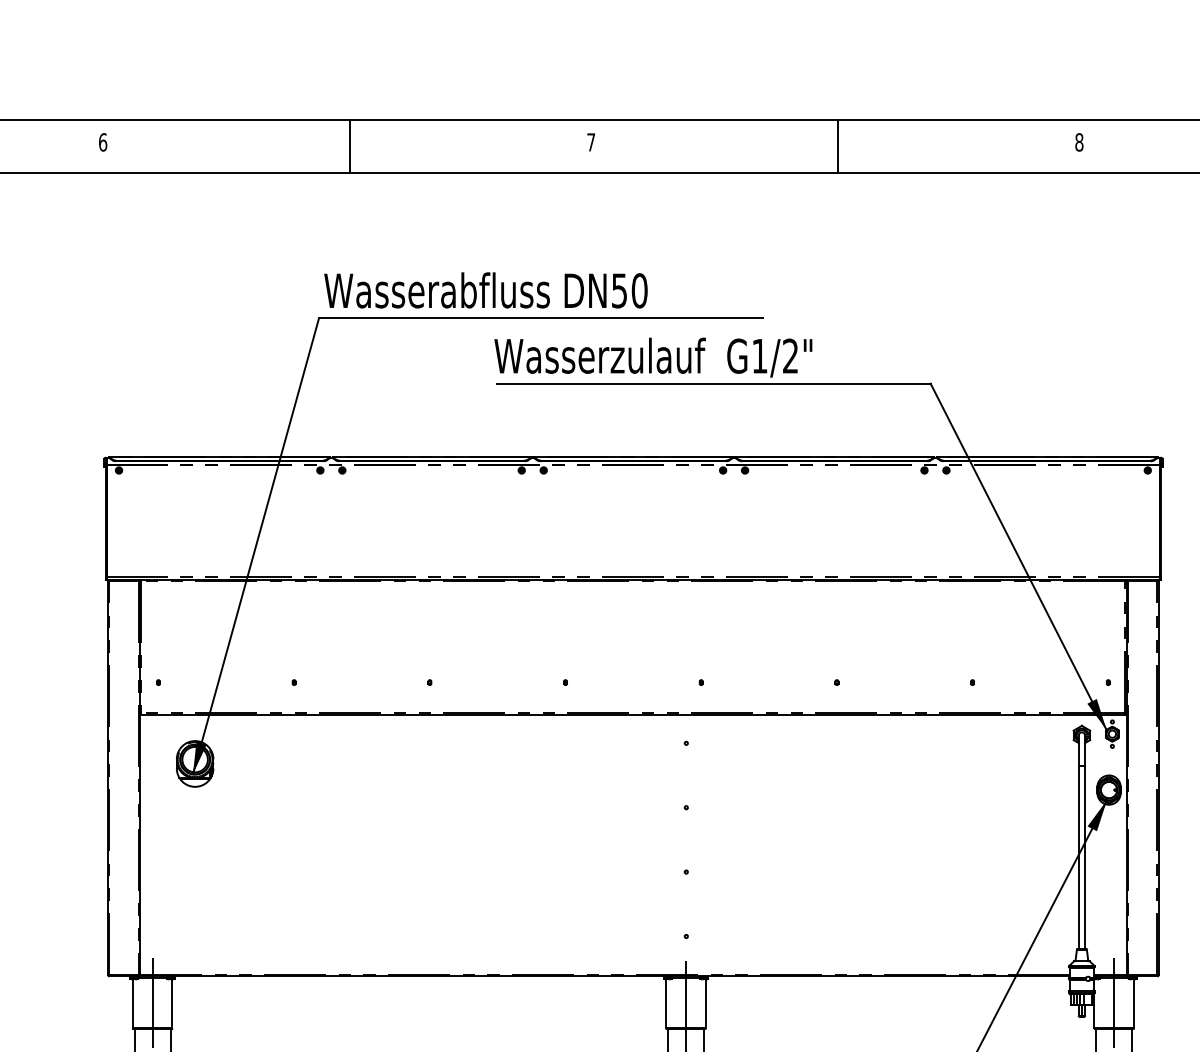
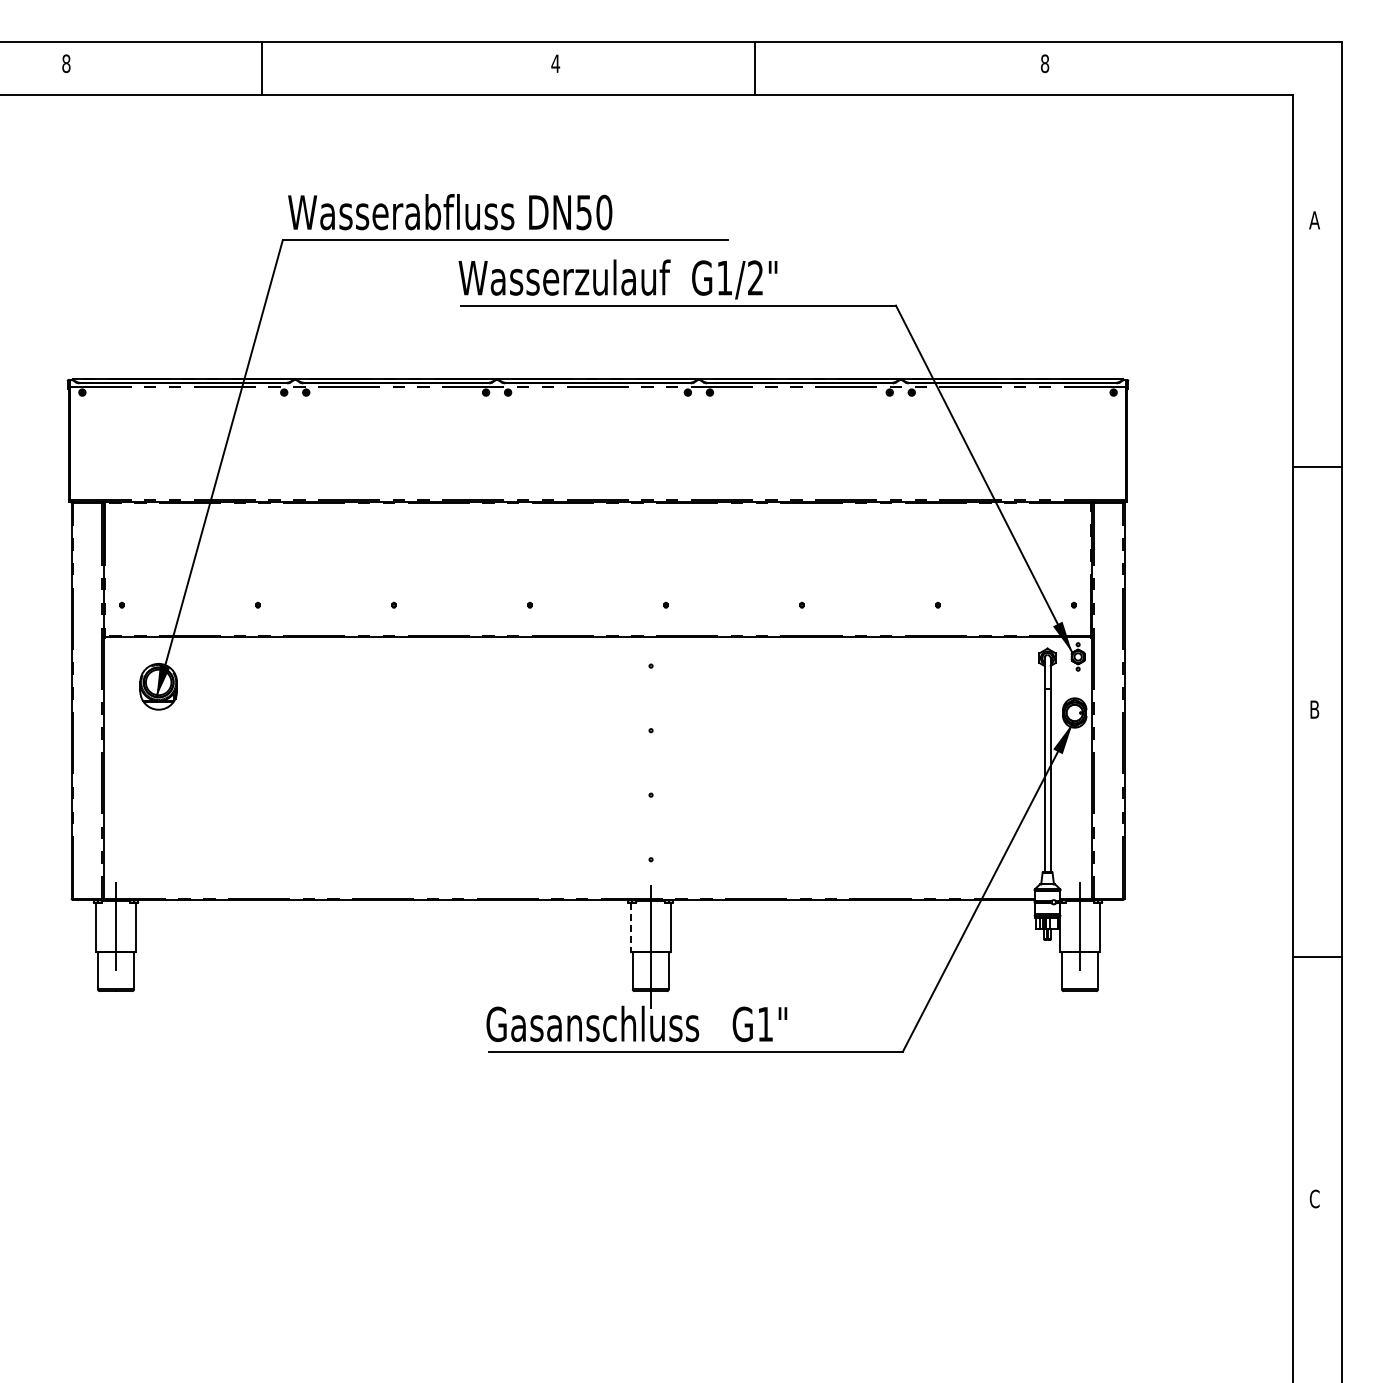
text: (103, 142) -> (66, 63), 6 -> 8
text: (591, 142) -> (555, 63), 7 -> 4
line: (349, 146) -> (261, 67), moved
line: (838, 146) -> (755, 67), moved
line: (665, 1004) -> (630, 927), solid -> dashed

